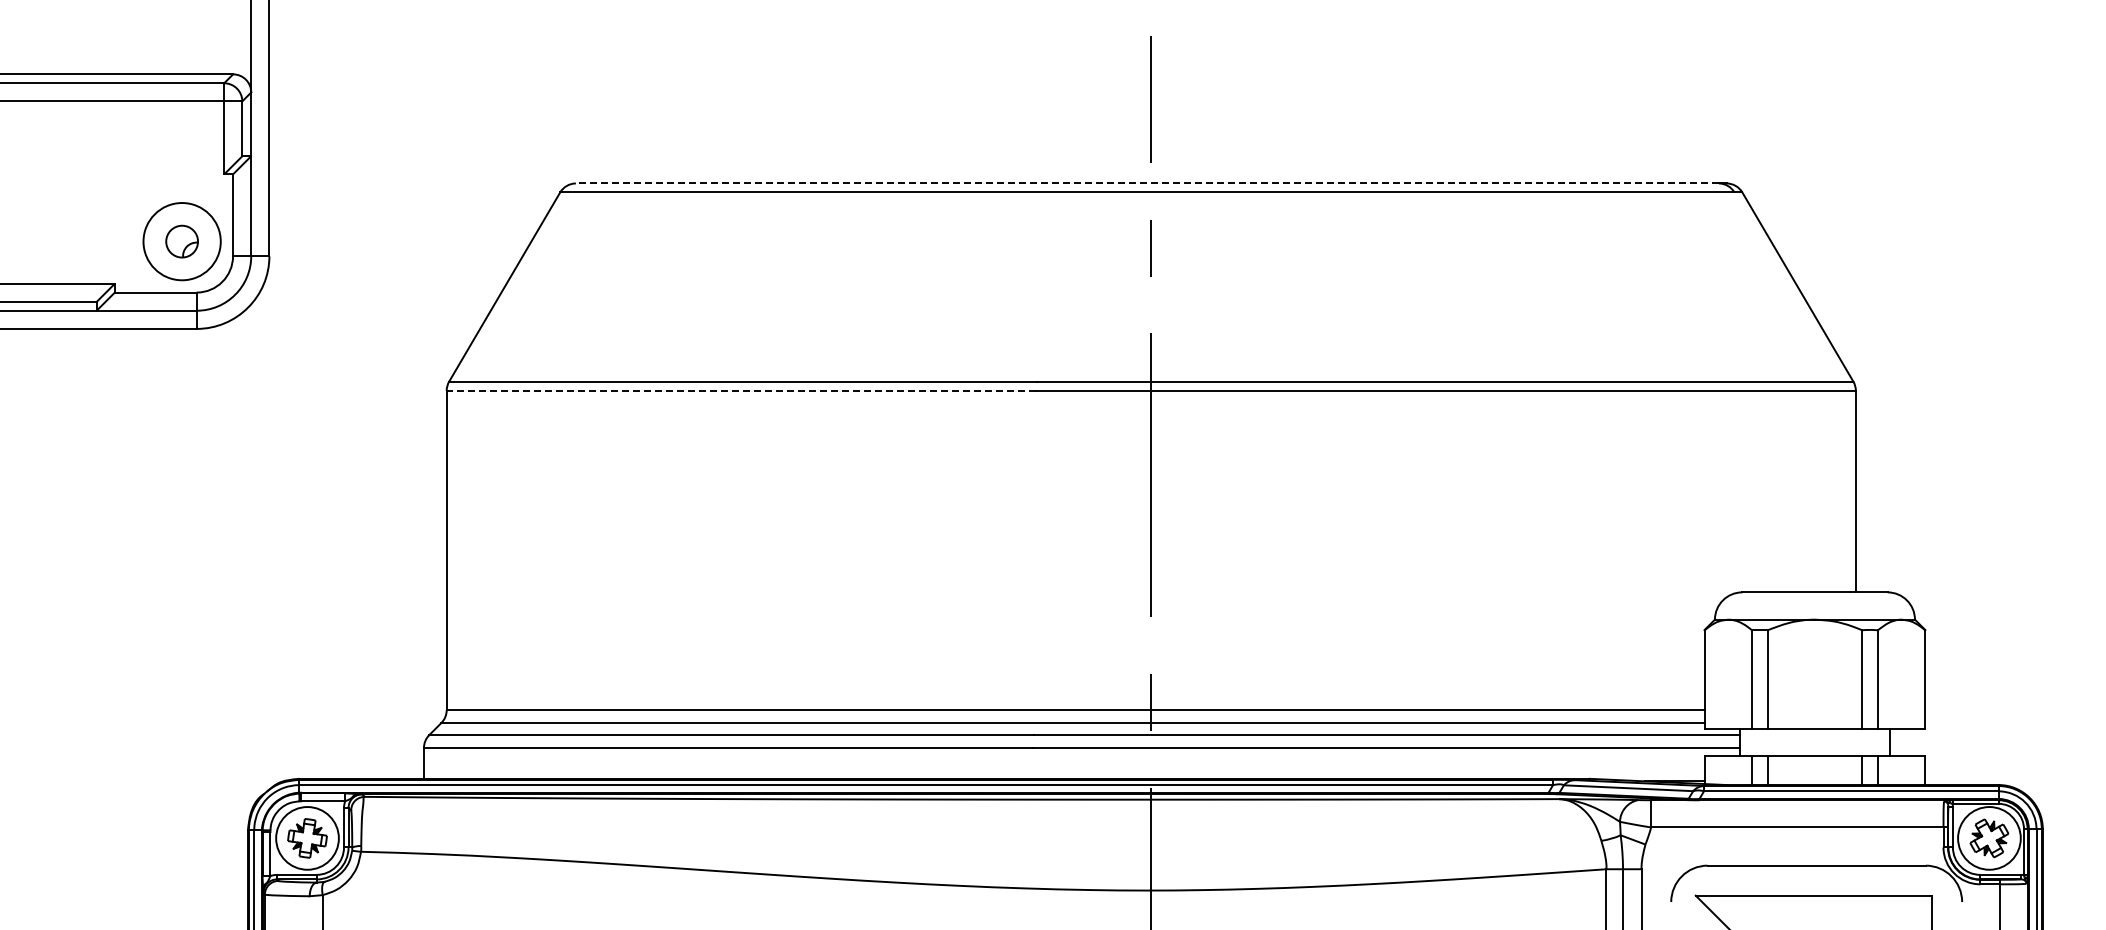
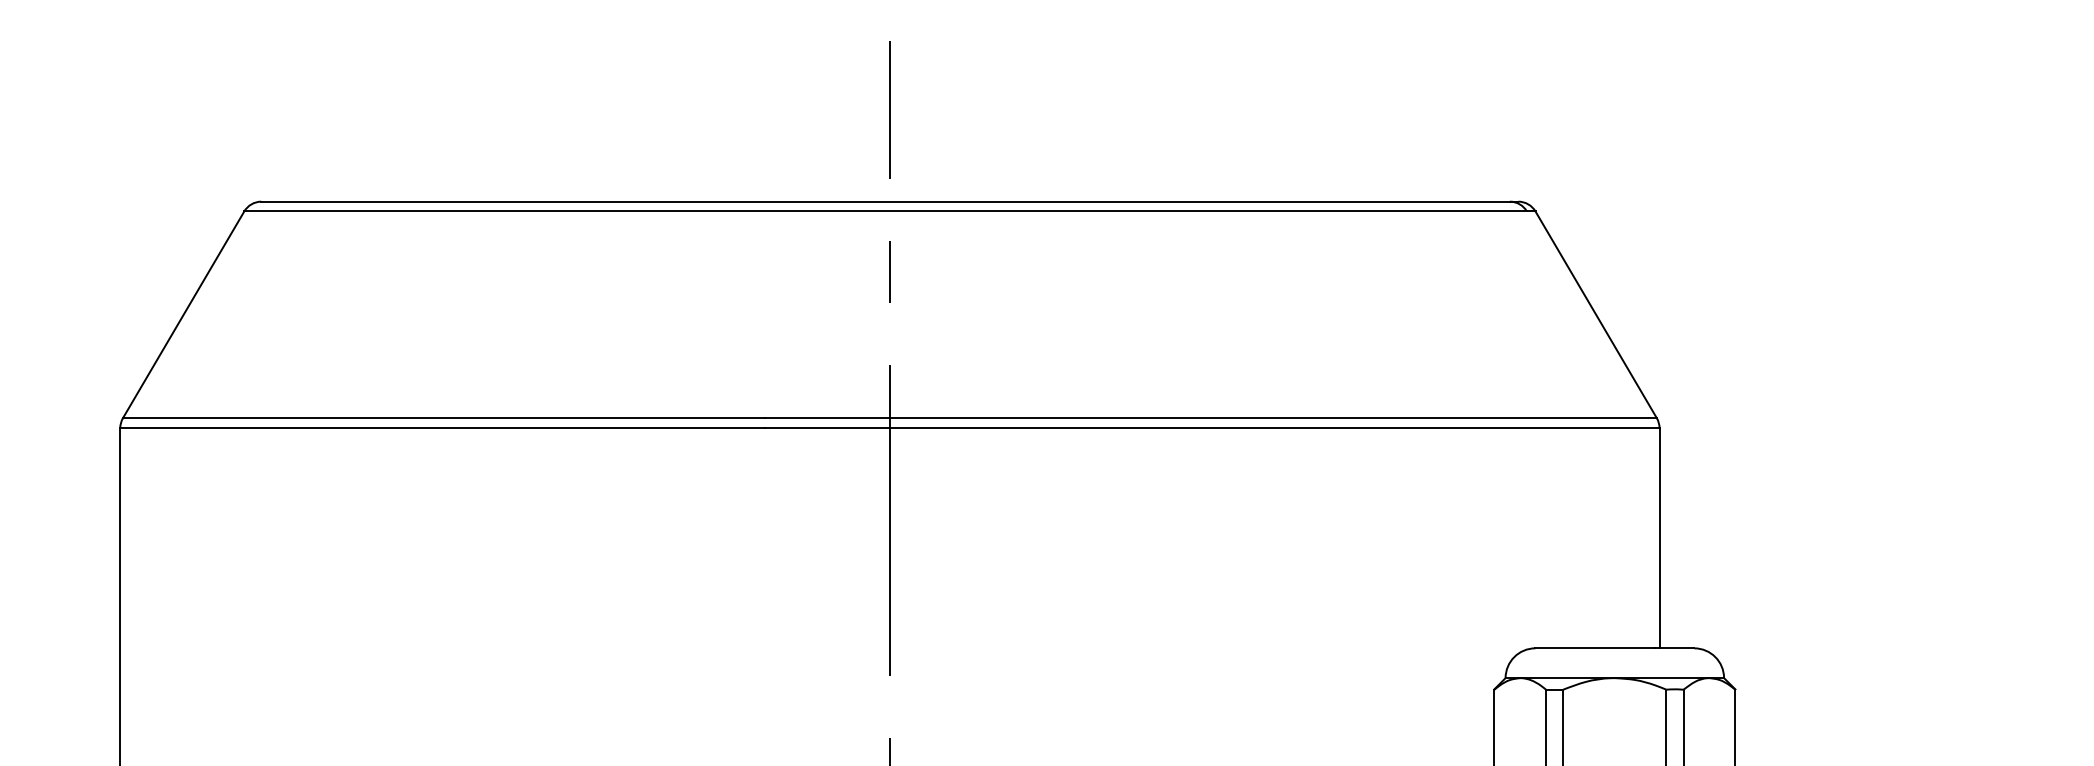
line: (1147, 183) -> (885, 201), dashed -> solid
line: (741, 390) -> (442, 427), dashed -> solid

